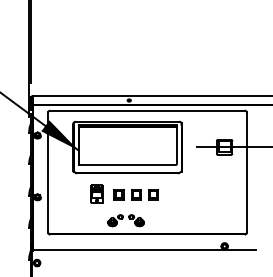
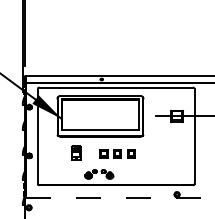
part: (135, 194) -> (116, 153), moved
line: (145, 250) -> (114, 197), solid -> dashed

